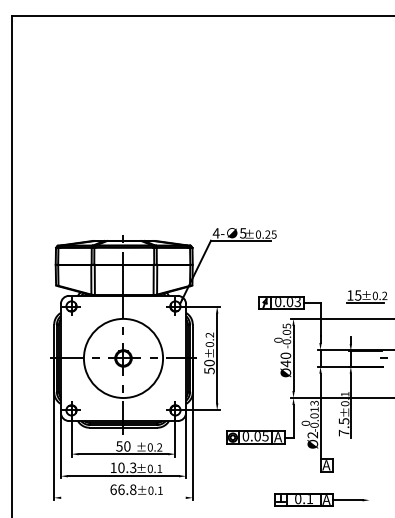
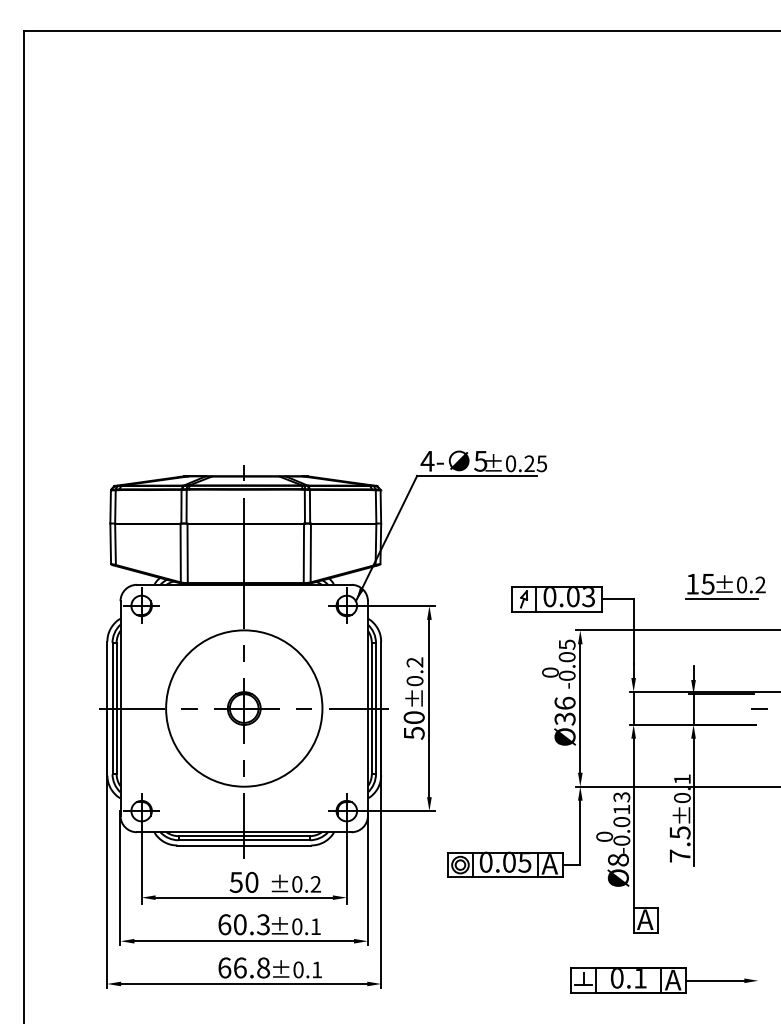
text: (285, 359) -> (564, 710), Ø40 -> Ø36
text: (312, 435) -> (617, 860), Ø2 -> Ø8
text: (113, 467) -> (224, 924), 10.3 -> 60.3
line: (123, 497) -> (244, 983), added
part: (321, 499) -> (663, 979), moved

